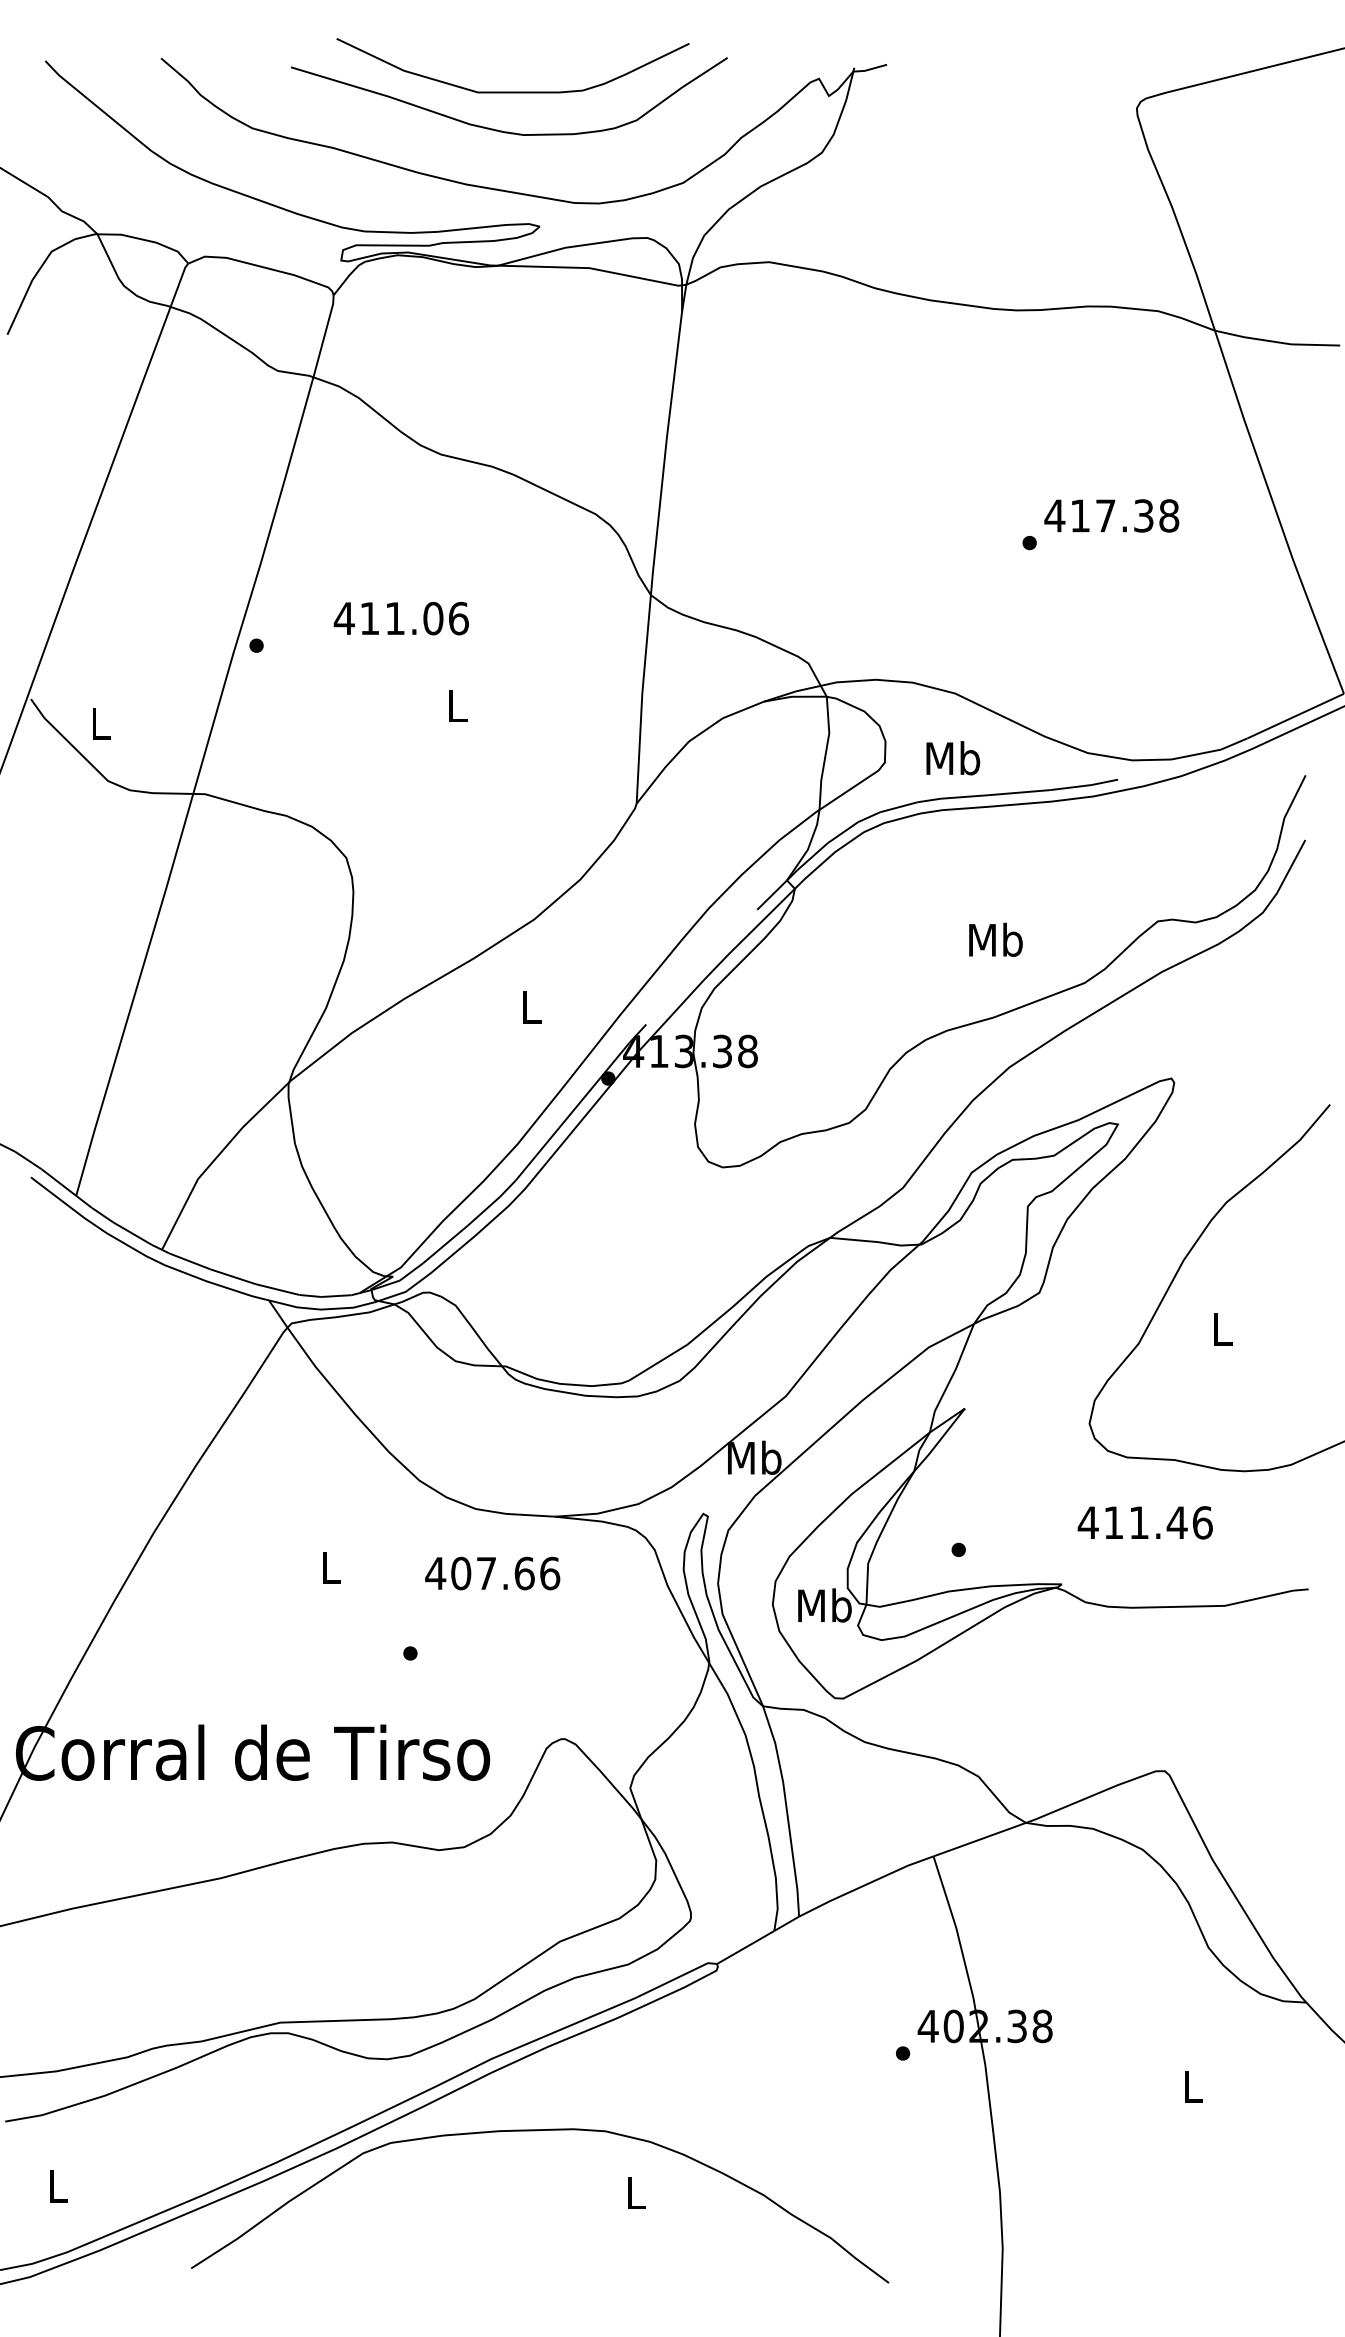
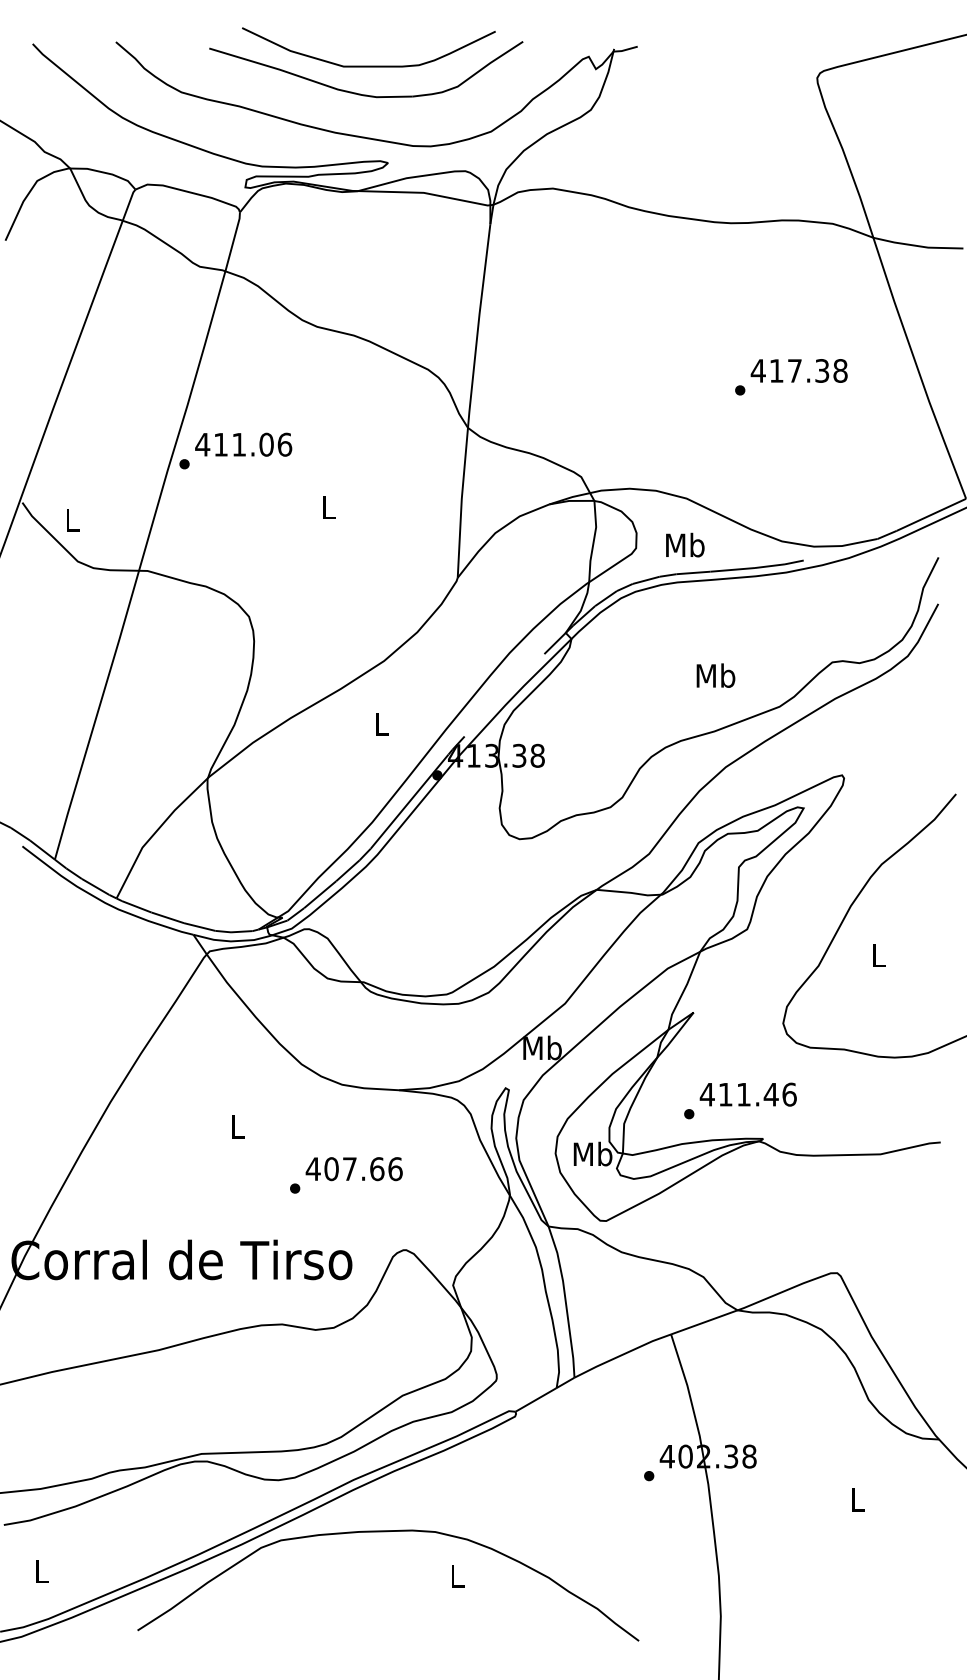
text: (401, 618) -> (243, 444), moved
text: (1144, 1522) -> (747, 1094), moved
text: (491, 1574) -> (353, 1169), moved

